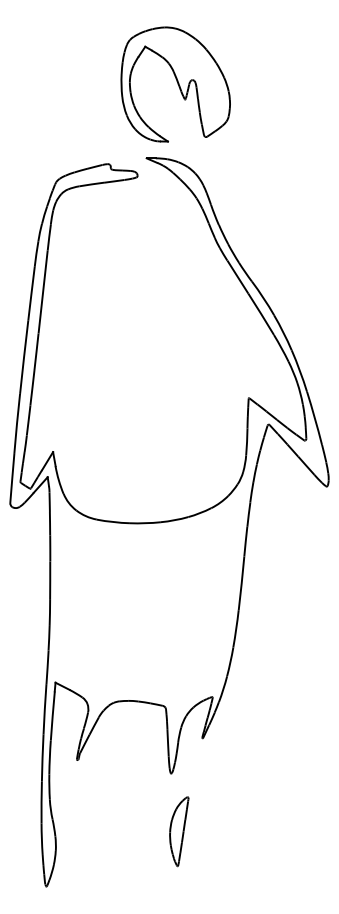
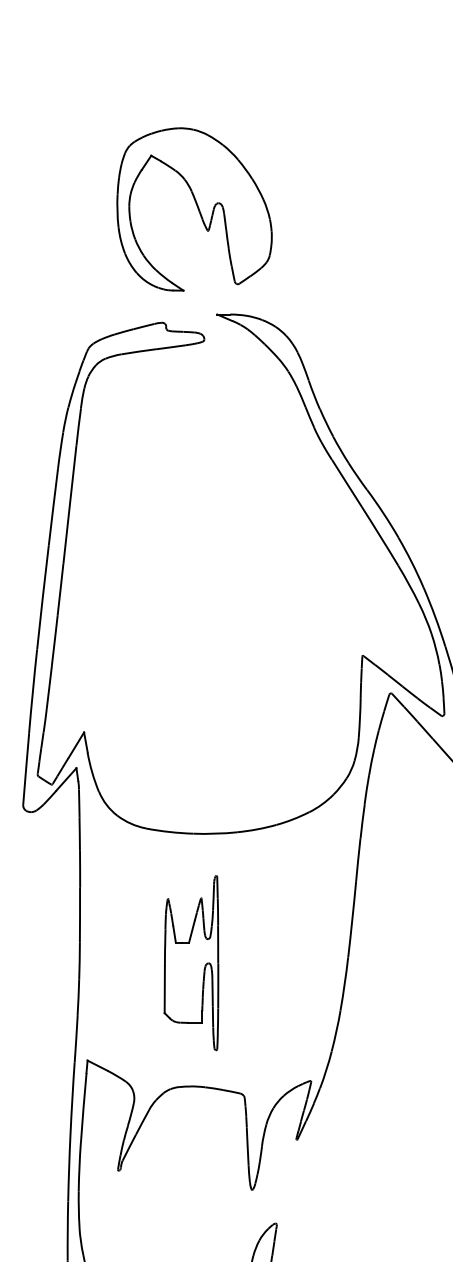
part: (175, 84) -> (194, 209), moved
part: (128, 614) -> (191, 963), added

